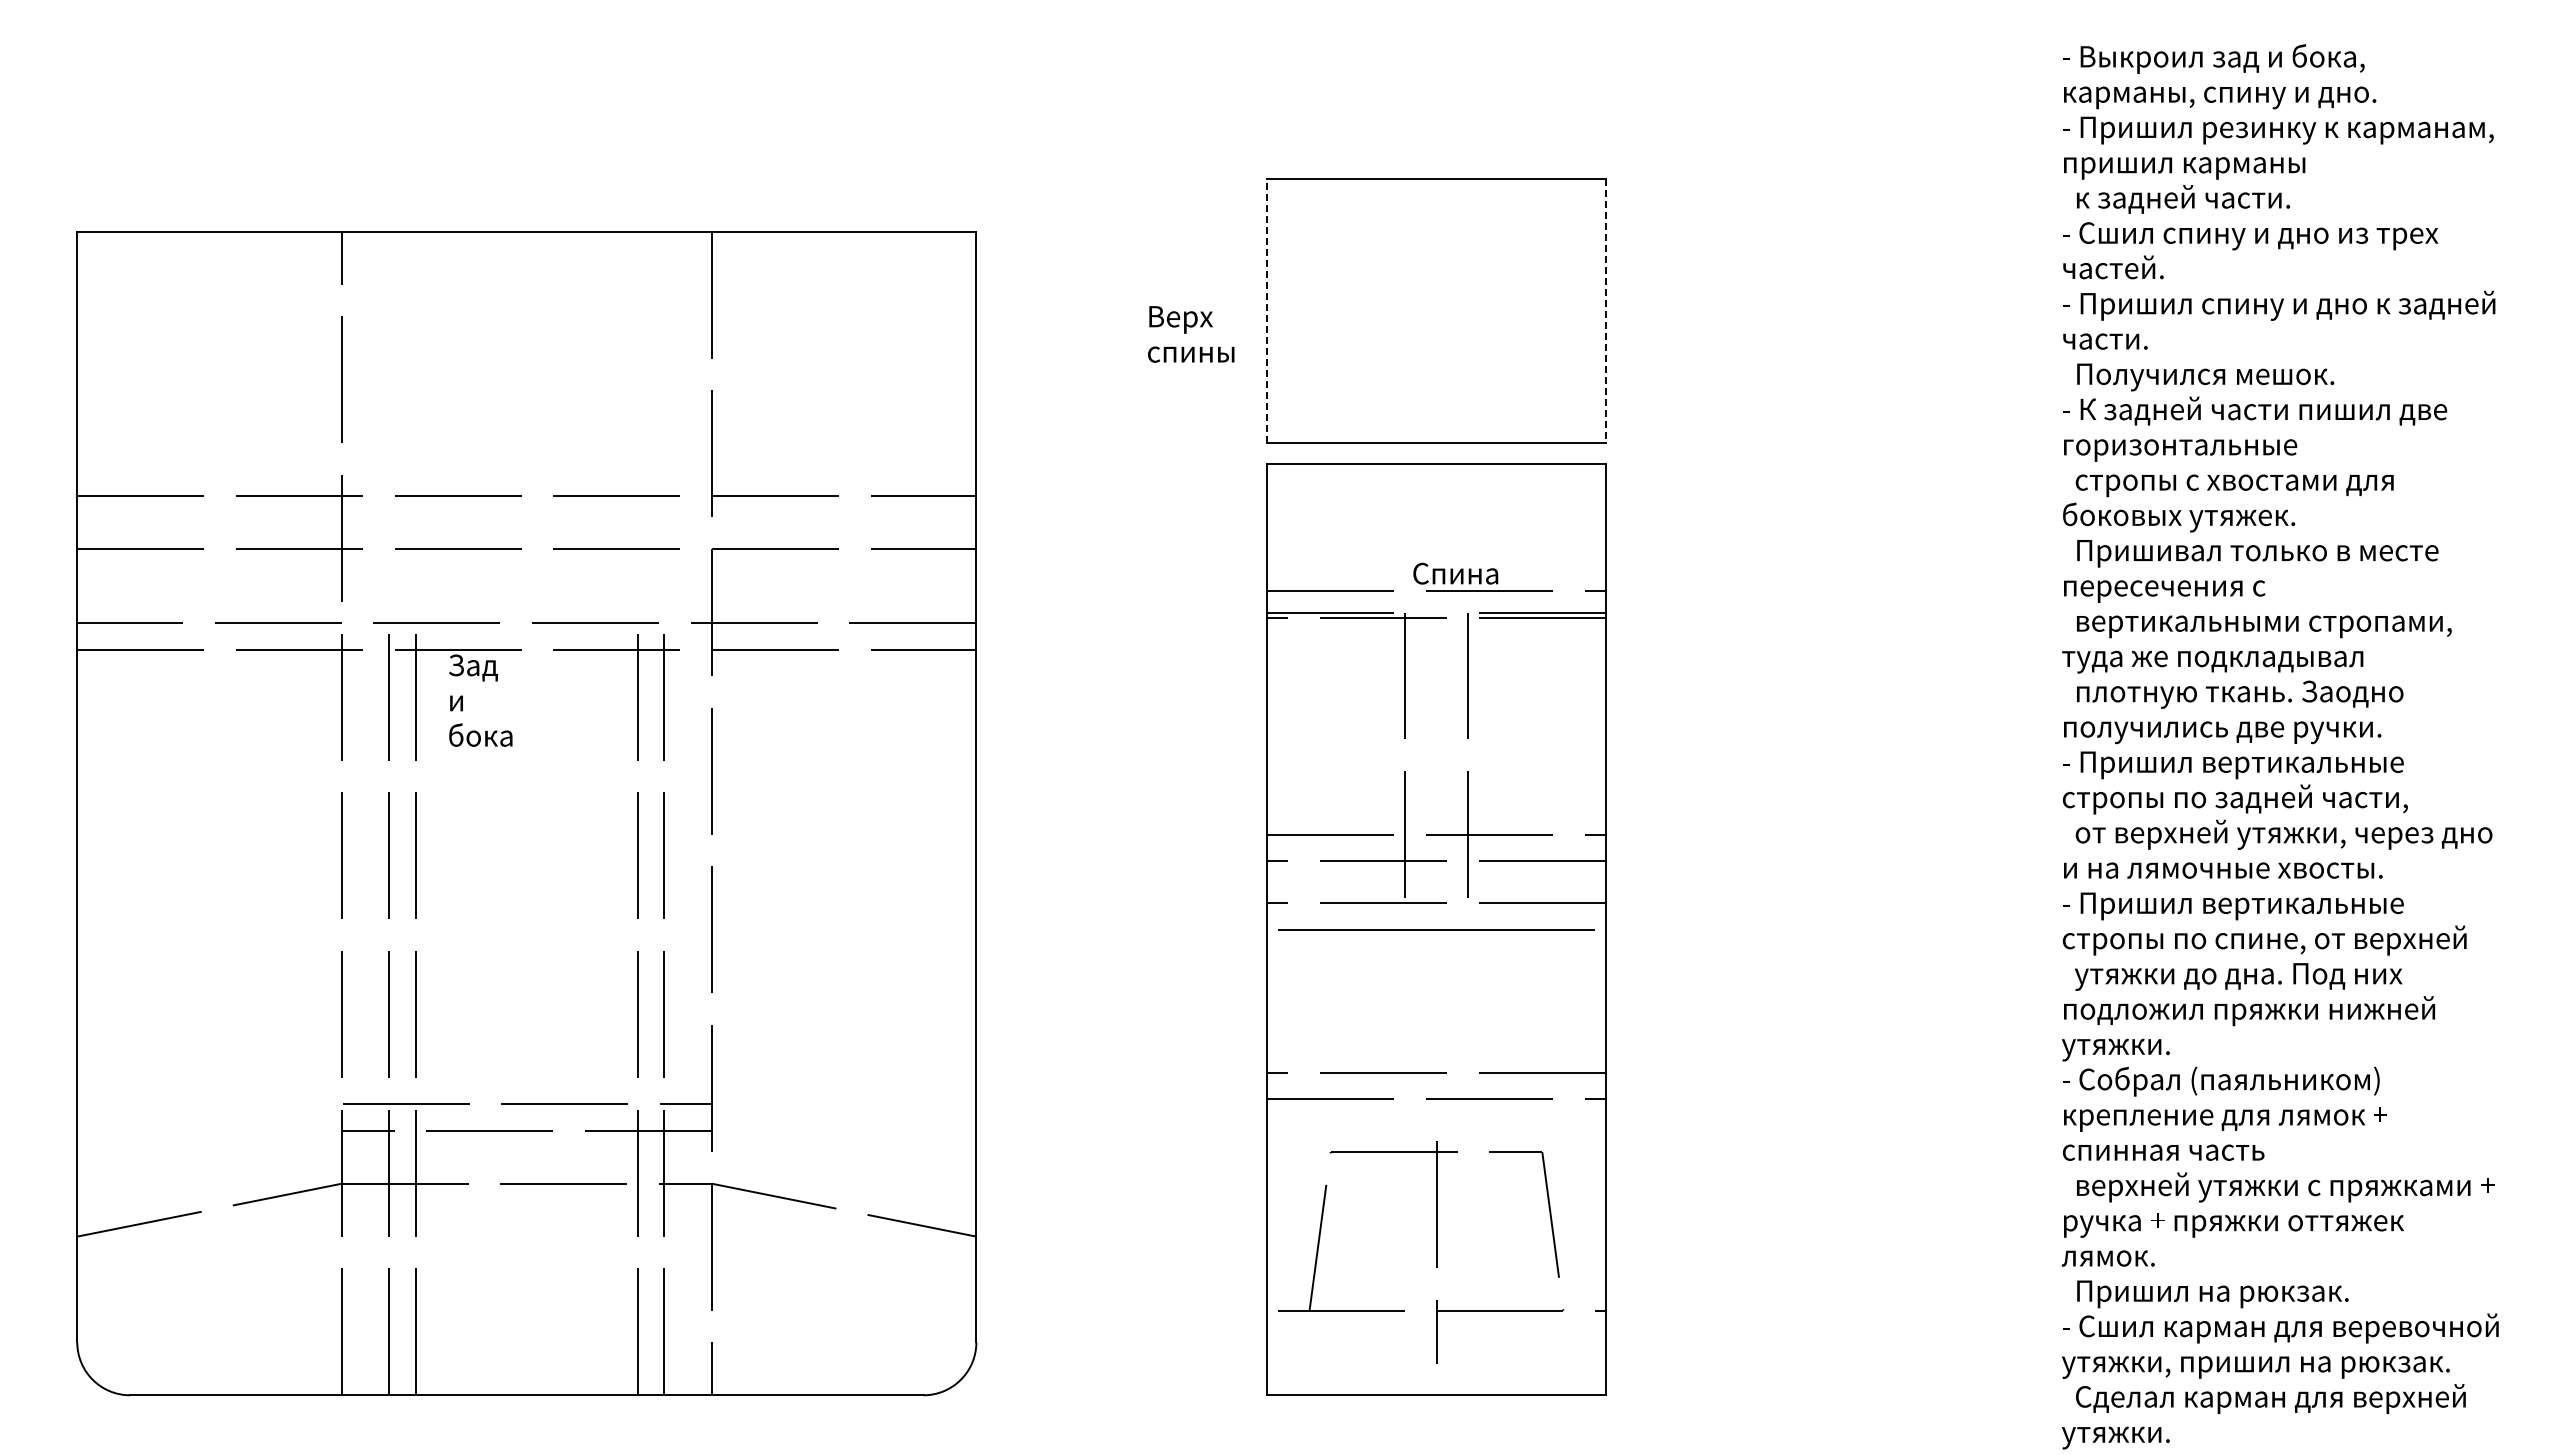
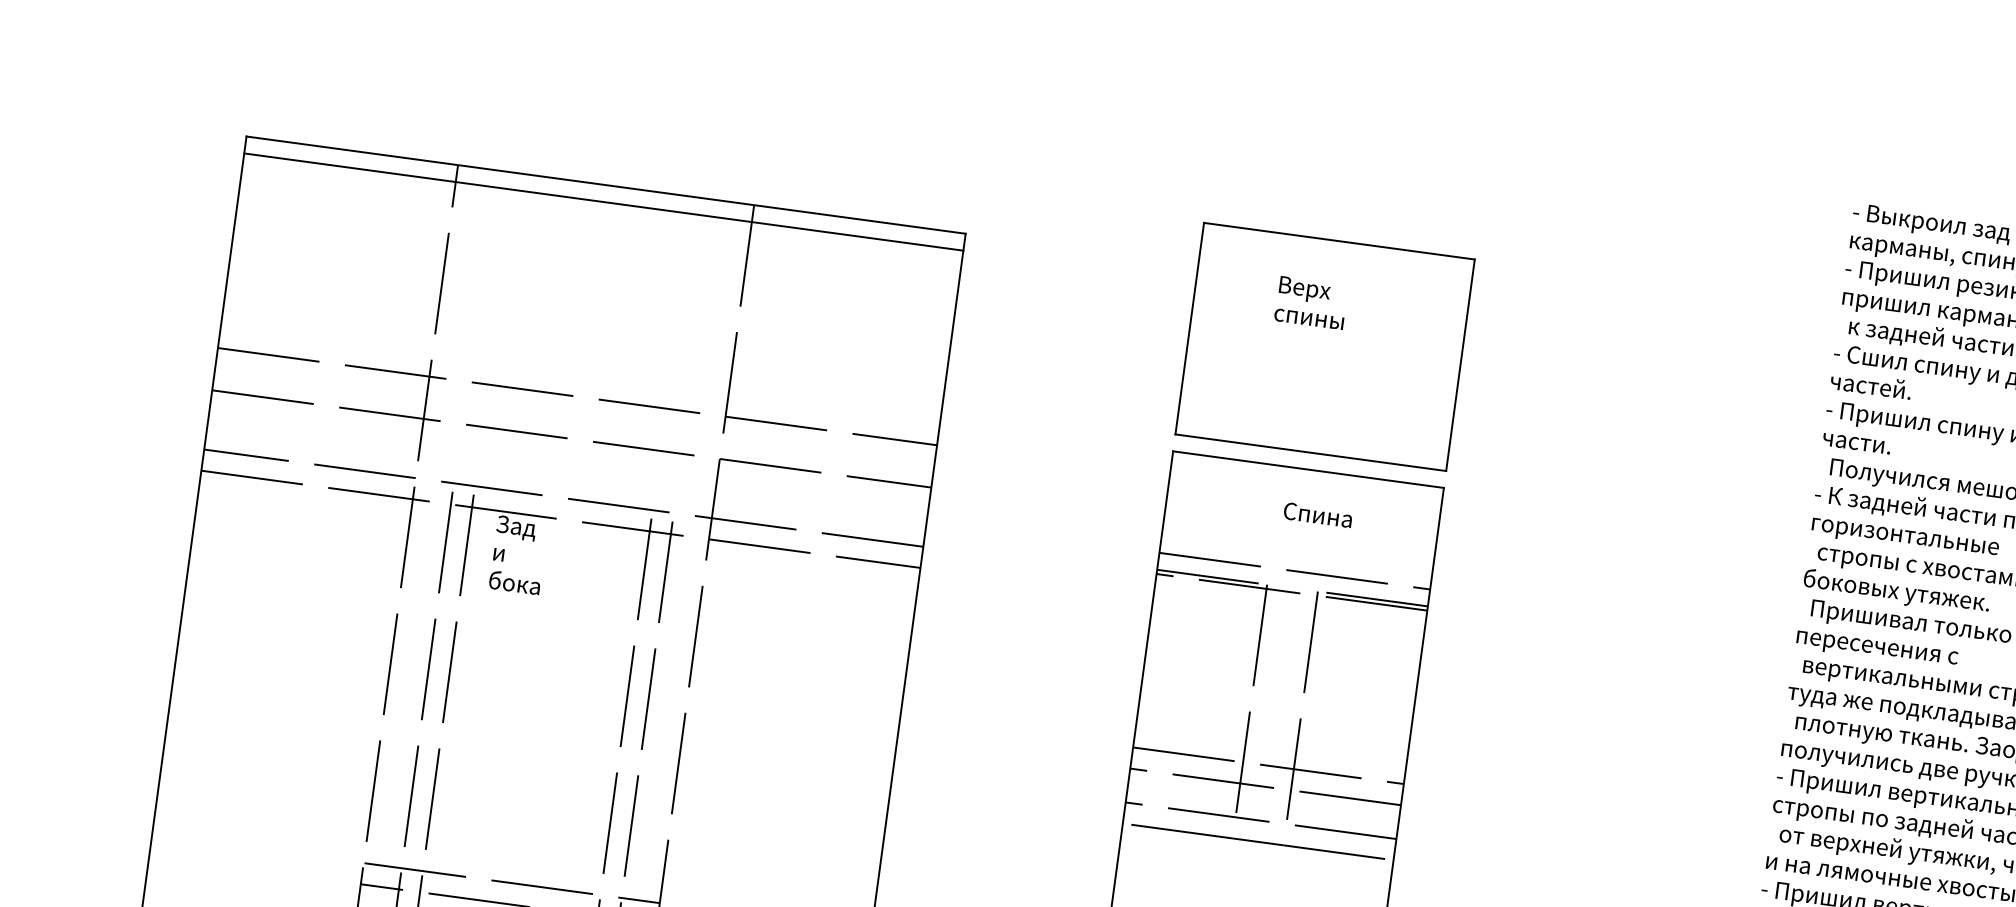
line: (526, 252) -> (603, 201), added
line: (1267, 310) -> (1190, 328), dashed -> solid
line: (1605, 311) -> (1460, 365), dashed -> solid
text: (1191, 334) -> (1311, 303), moved
text: (1455, 573) -> (1317, 514), moved

